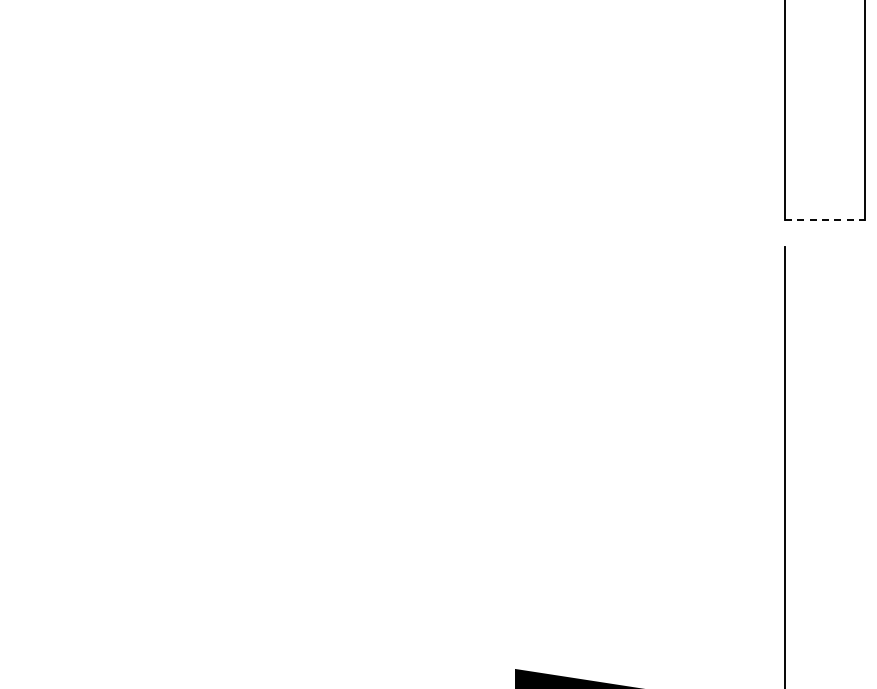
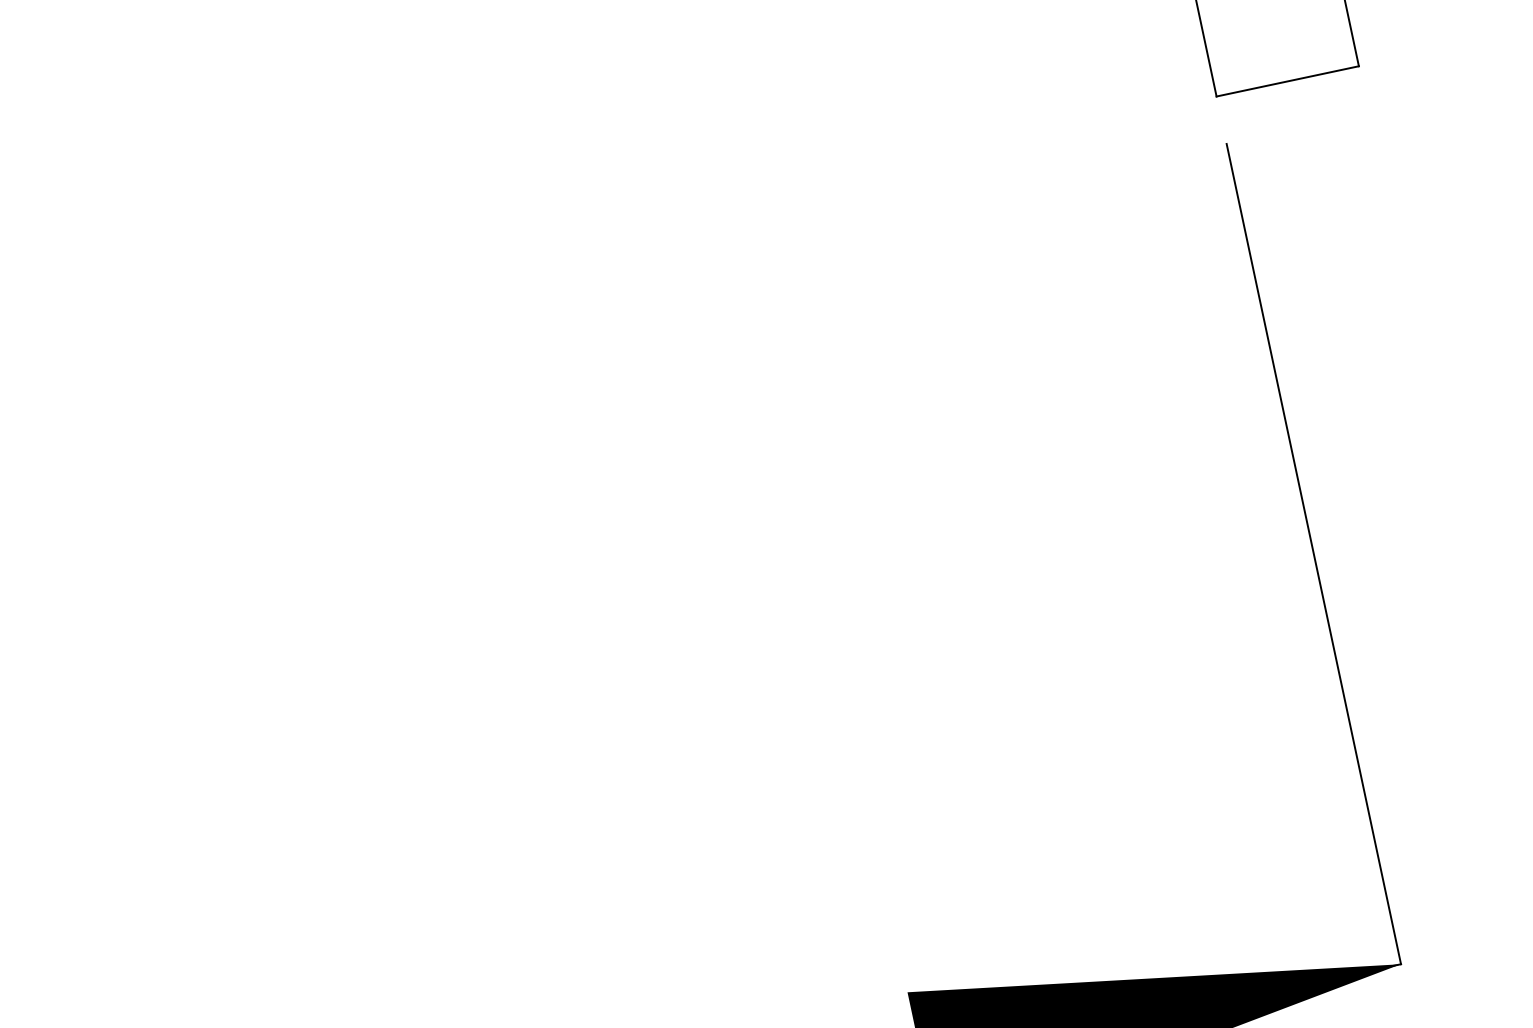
line: (825, 220) -> (1288, 81), dashed -> solid

